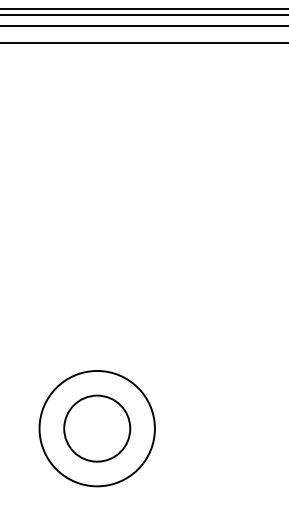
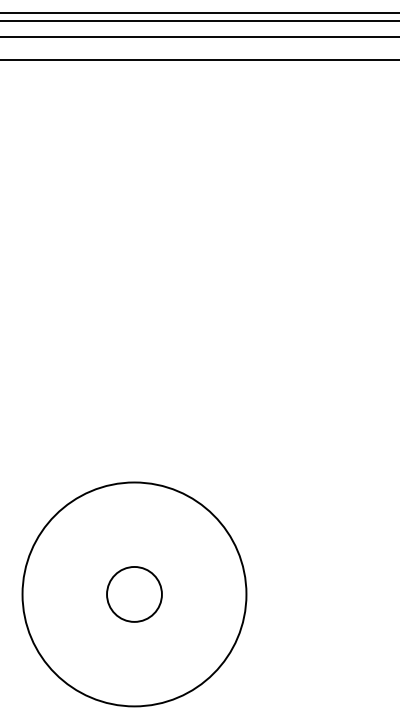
circle: (97, 428) -> (134, 594), size x0.6
circle: (97, 428) -> (134, 594), size x1.4

